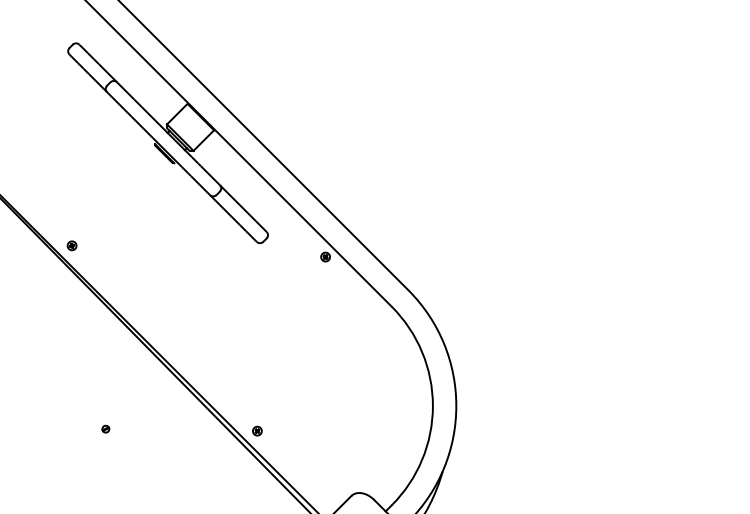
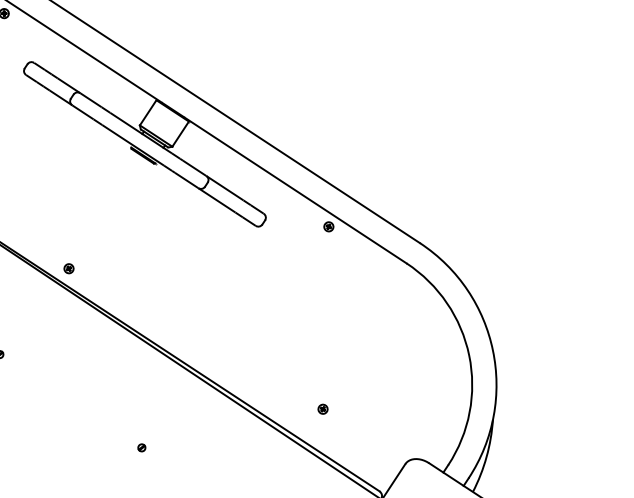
part: (257, 430) -> (322, 408), moved

